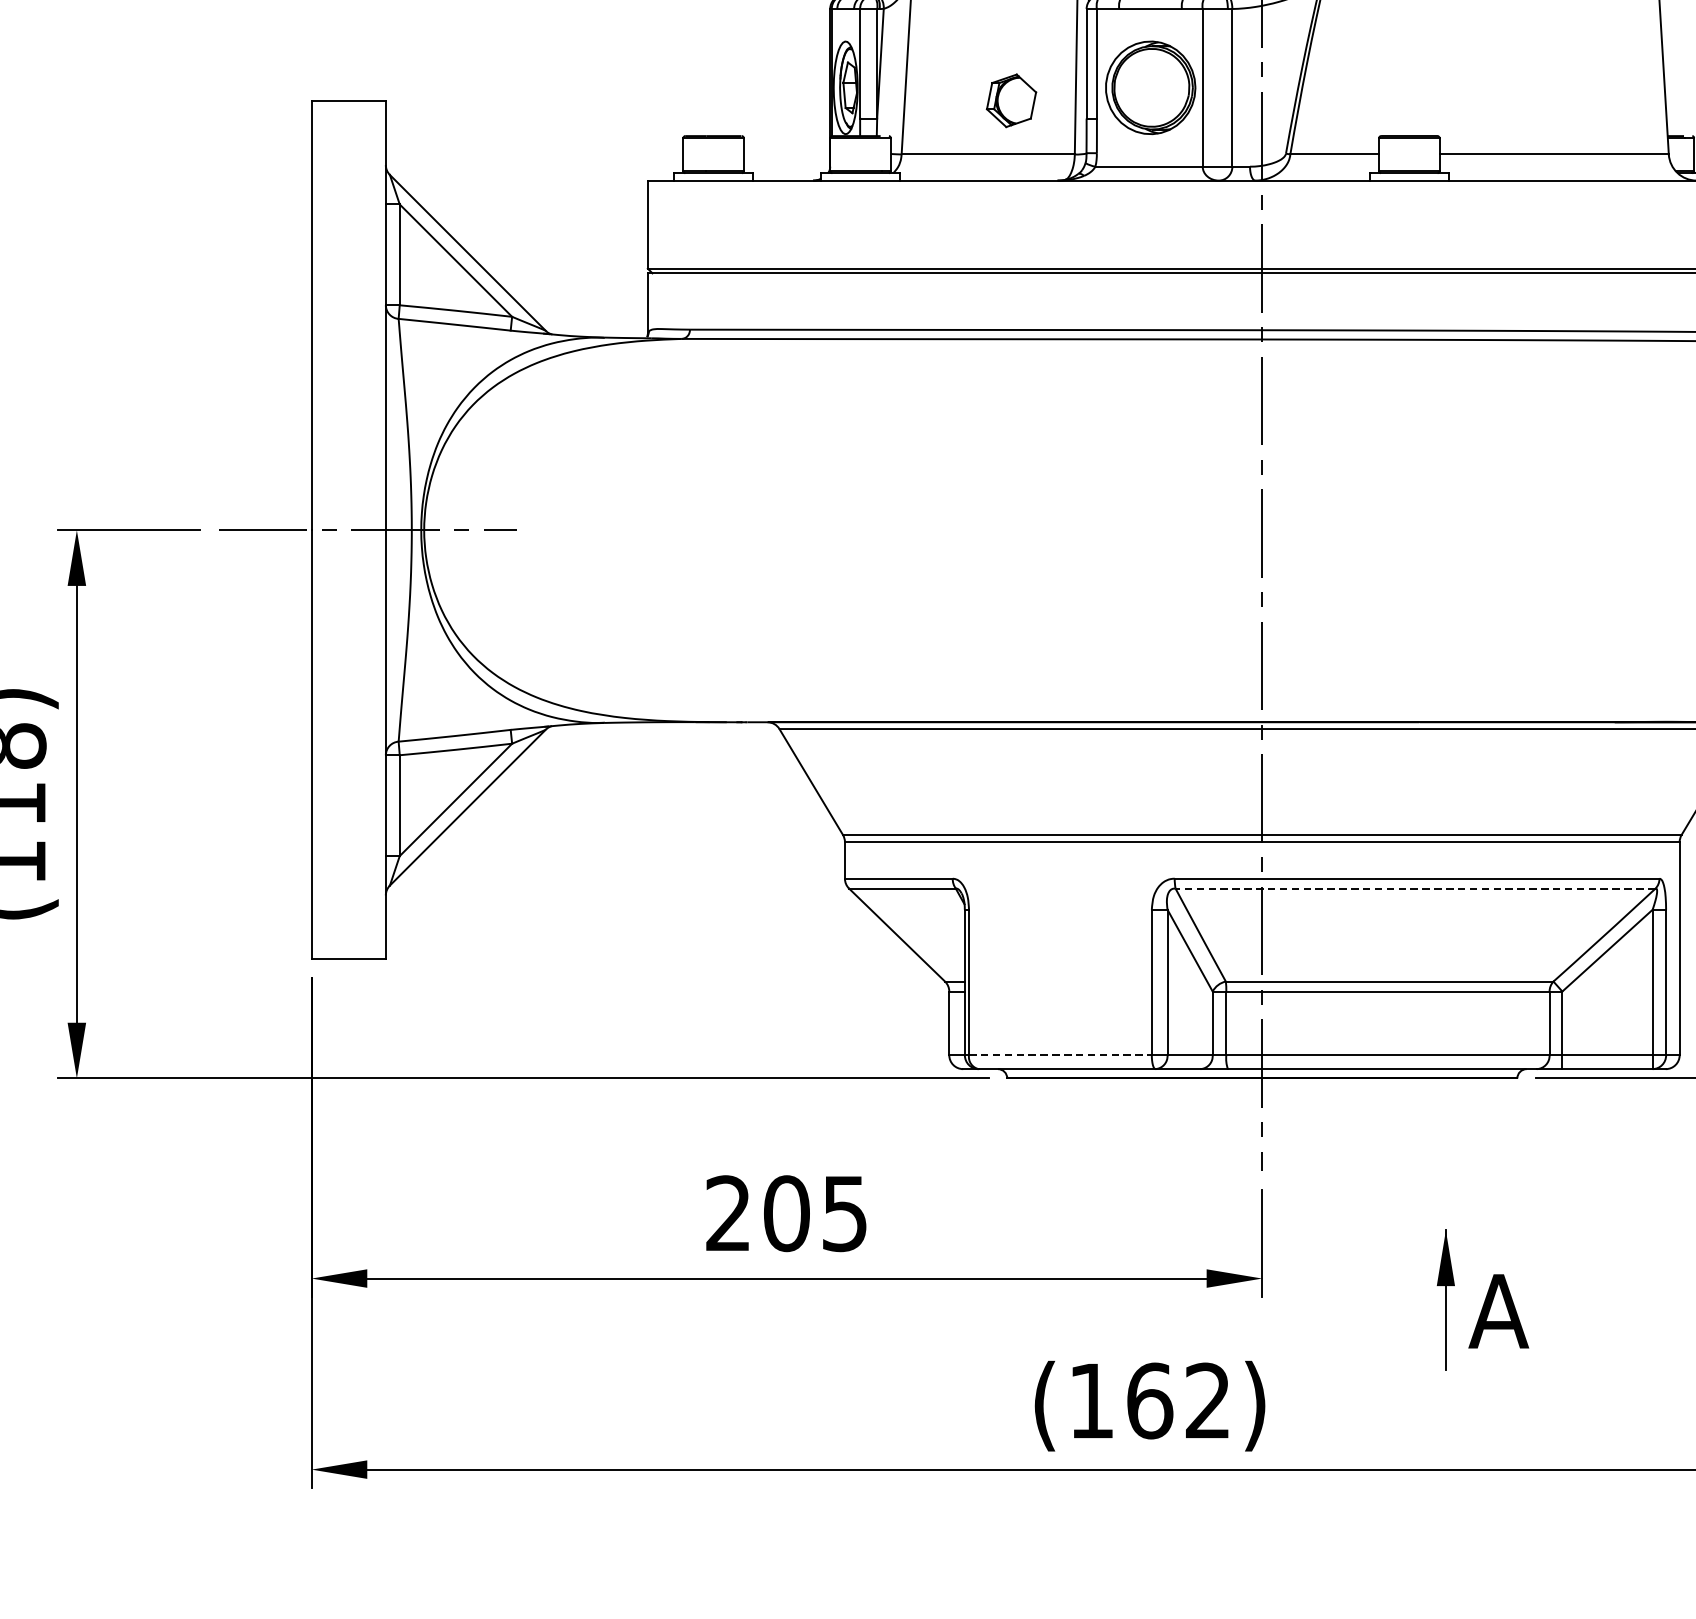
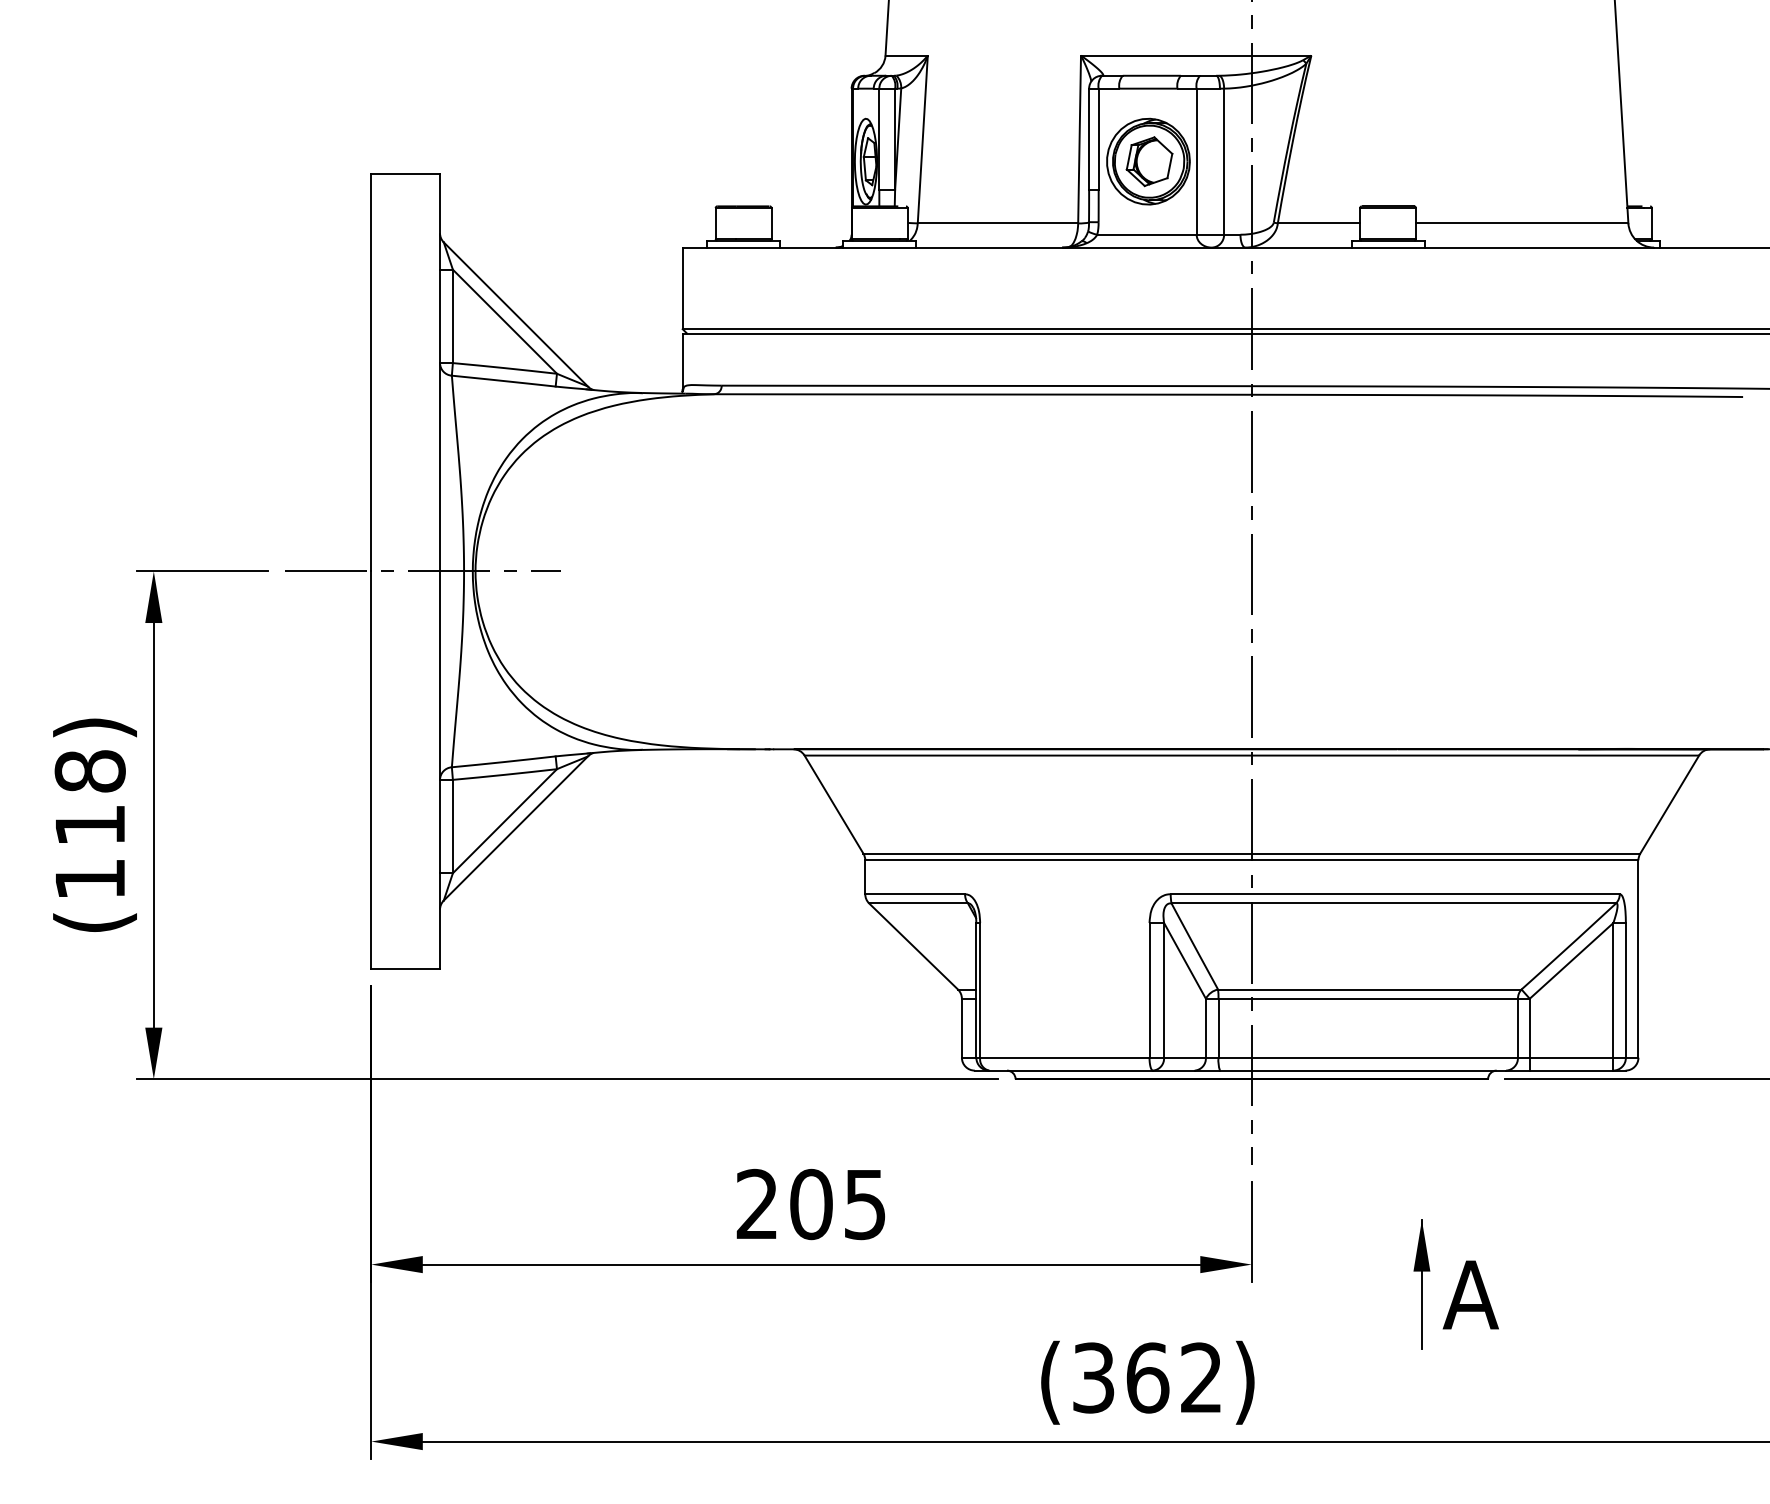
part: (1011, 100) -> (1149, 161), moved
line: (1415, 888) -> (1393, 903), dashed -> solid
line: (1060, 1054) -> (1064, 1057), dashed -> solid
text: (1091, 1400) -> (1093, 1377), (162) -> (362)

